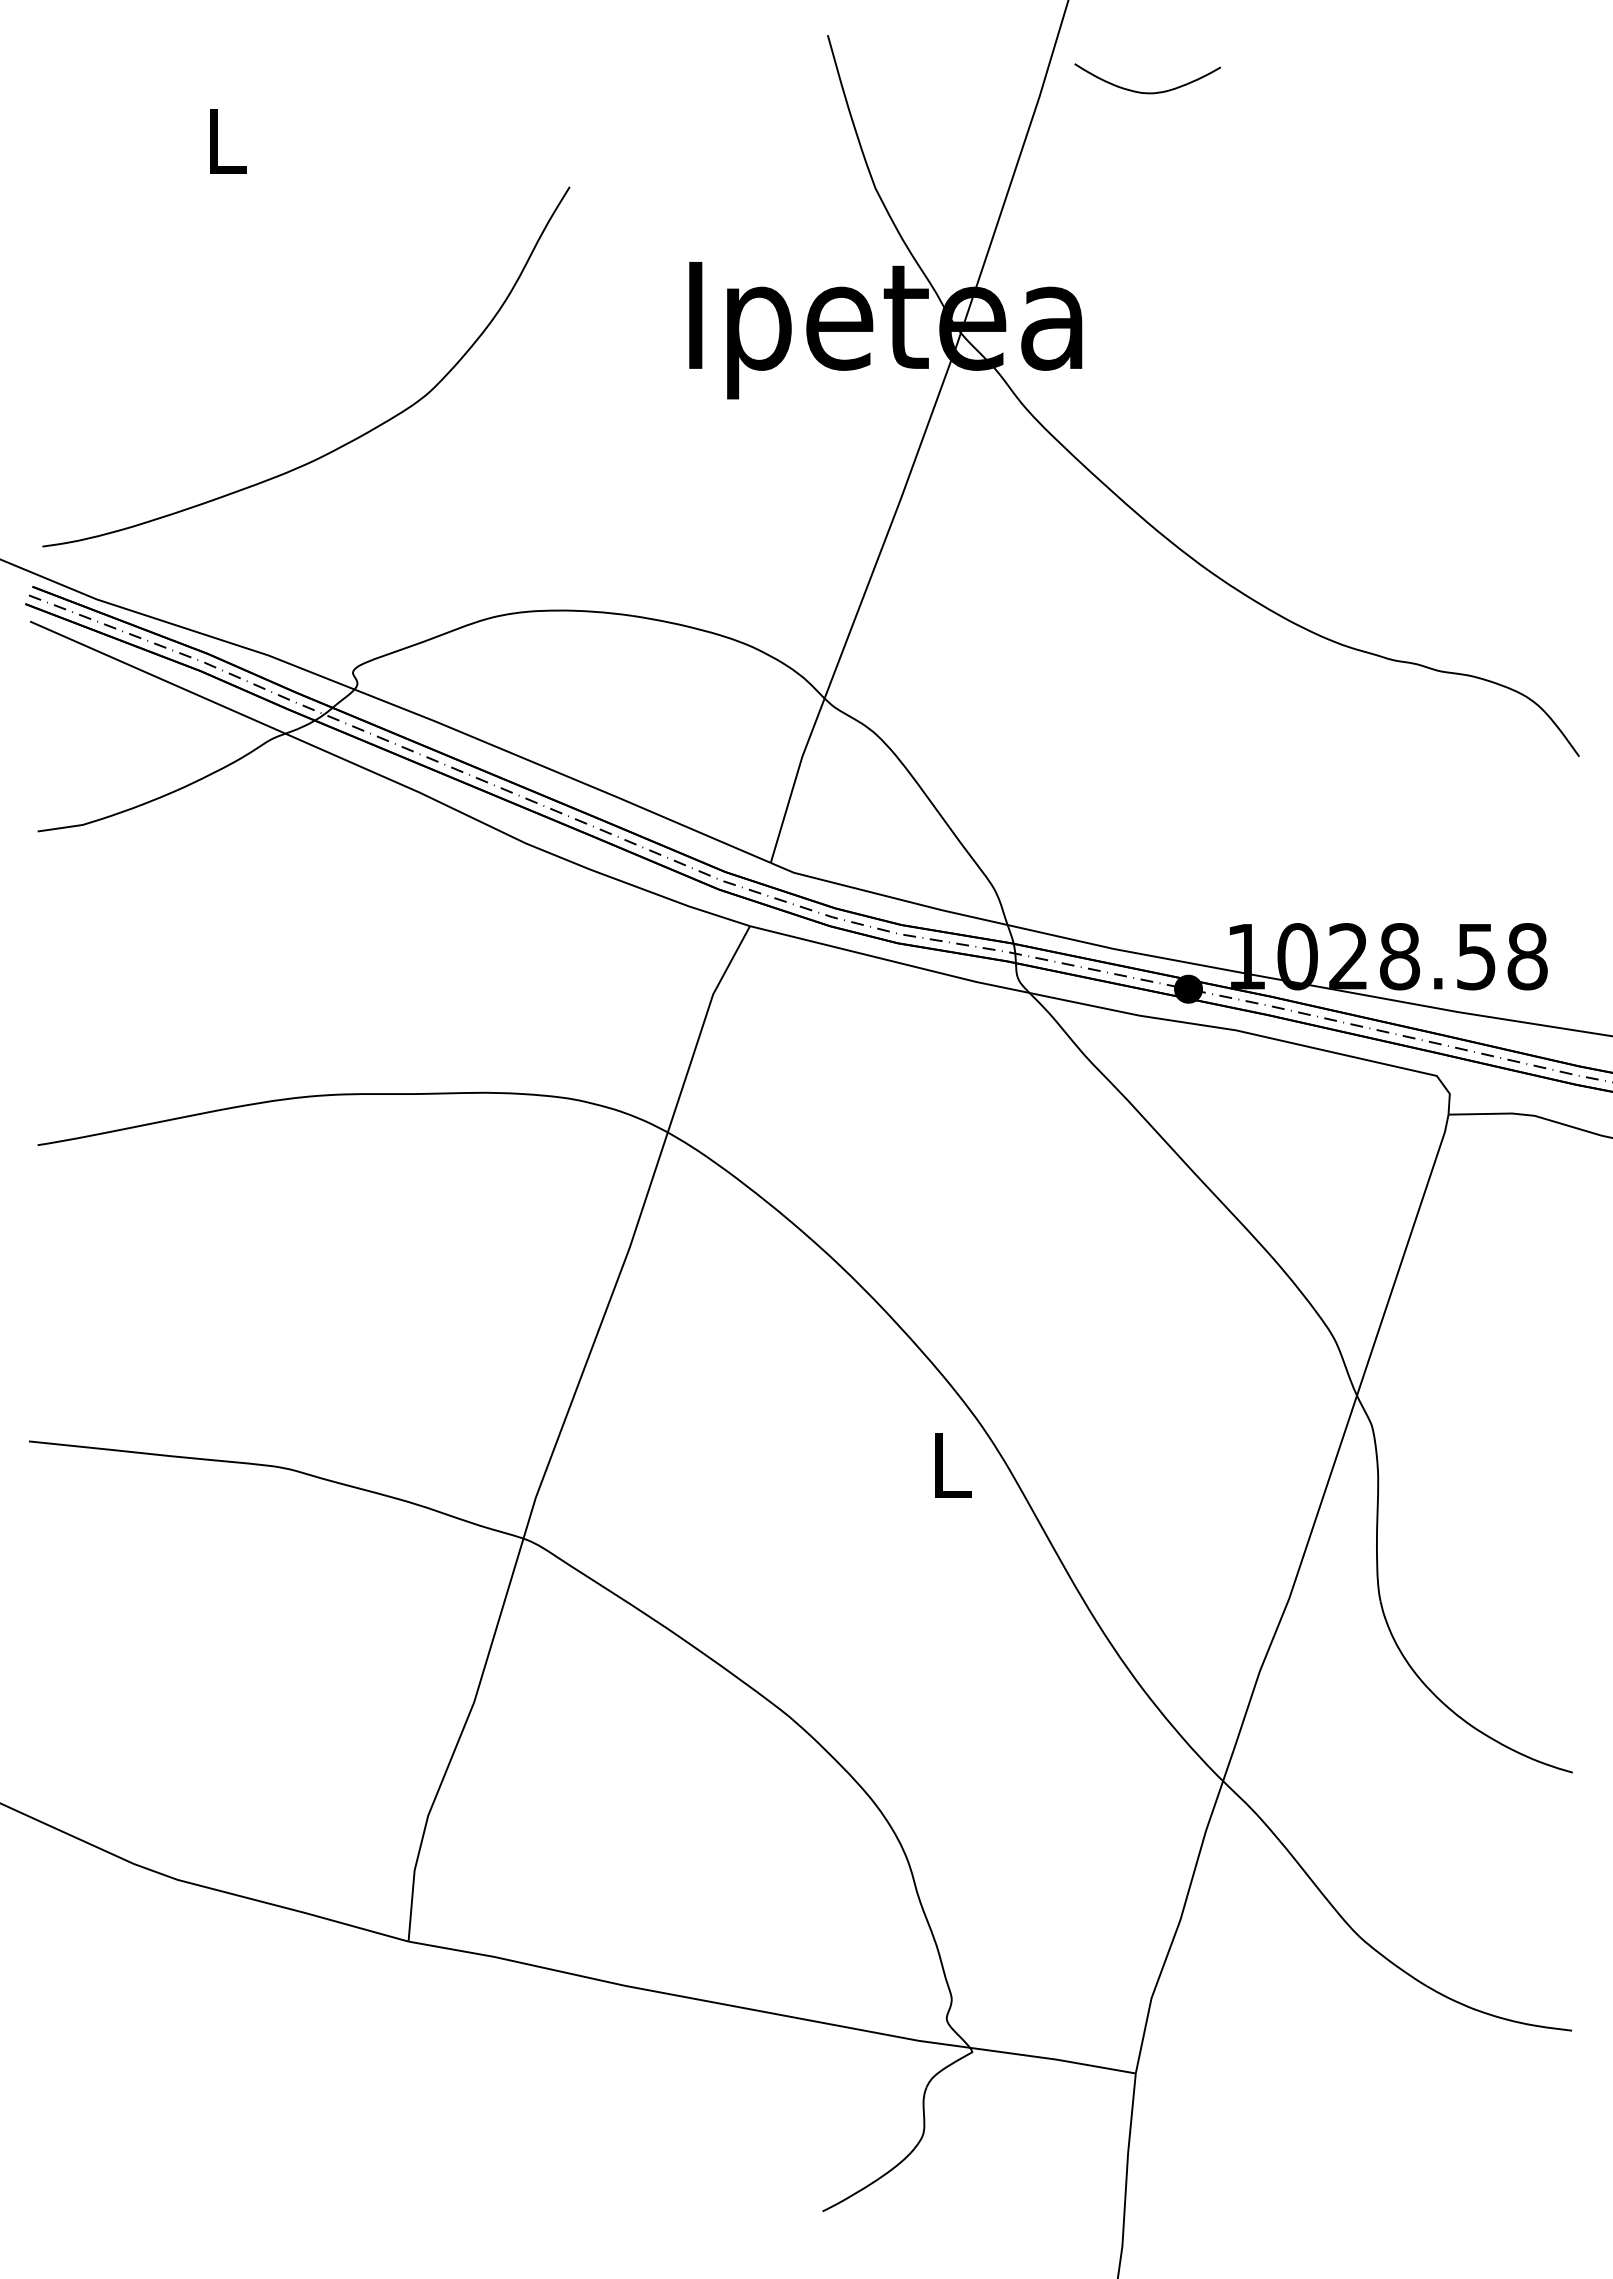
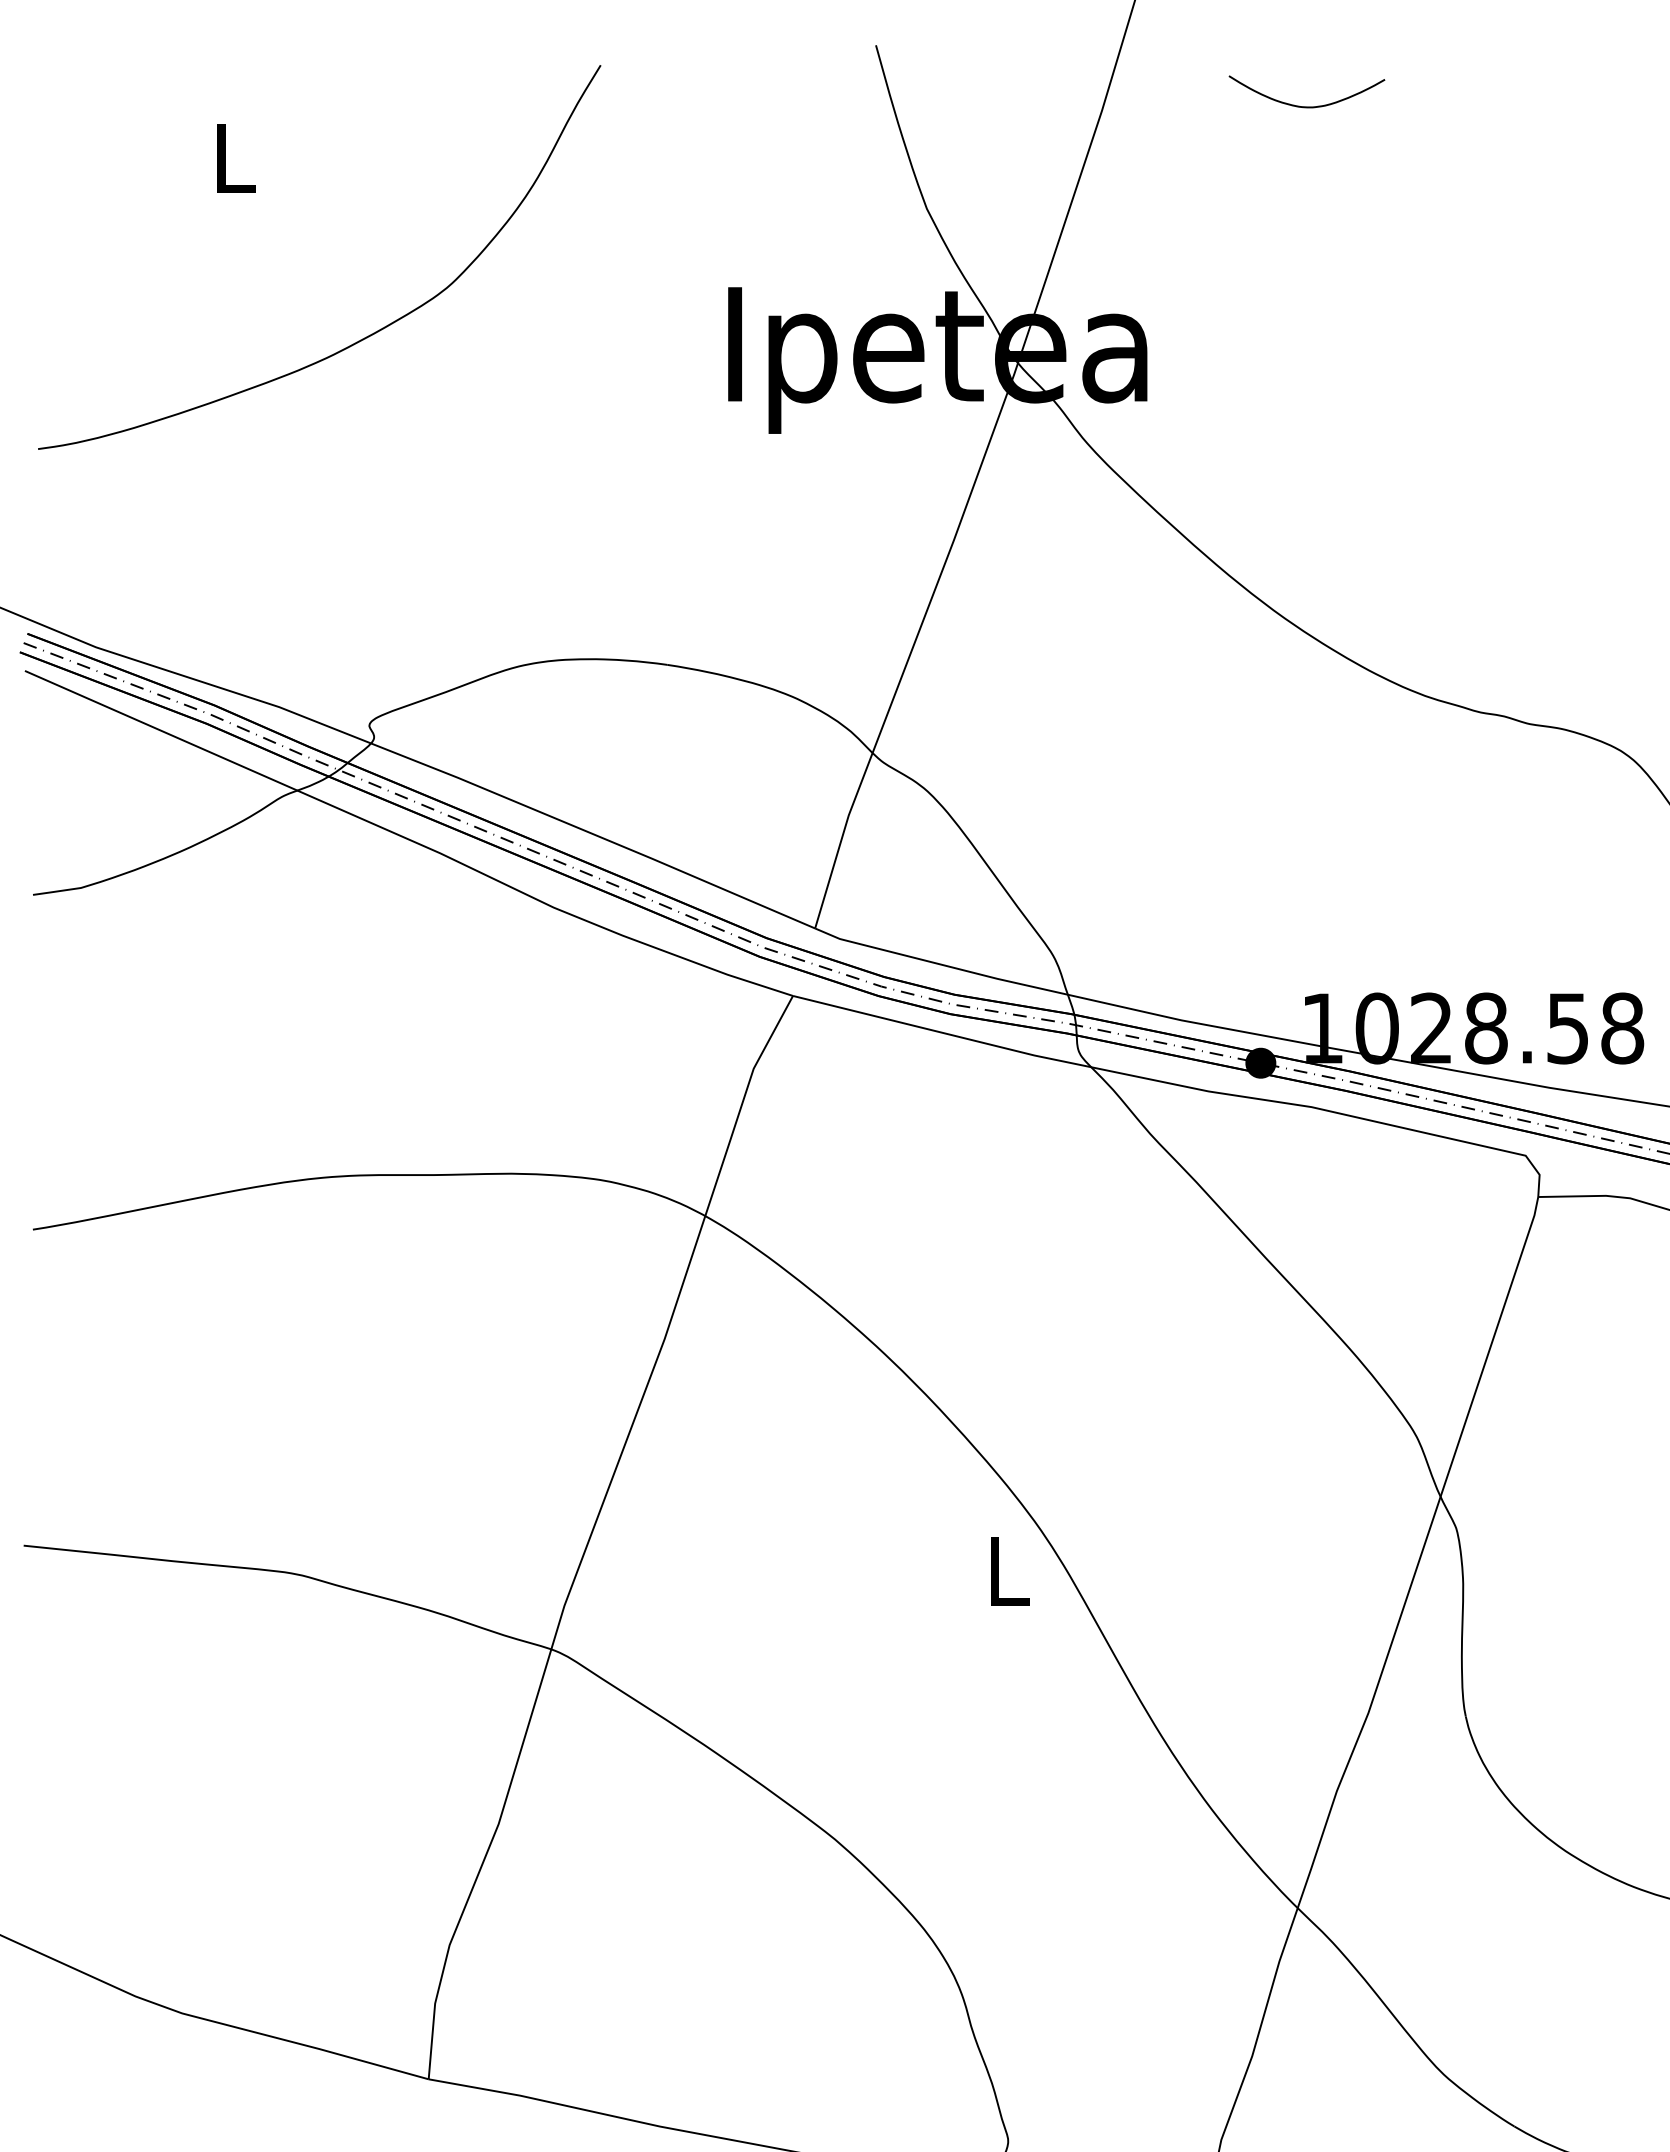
curve: (1147, 92) -> (1306, 106), moved
curve: (352, 439) -> (368, 334), moved

